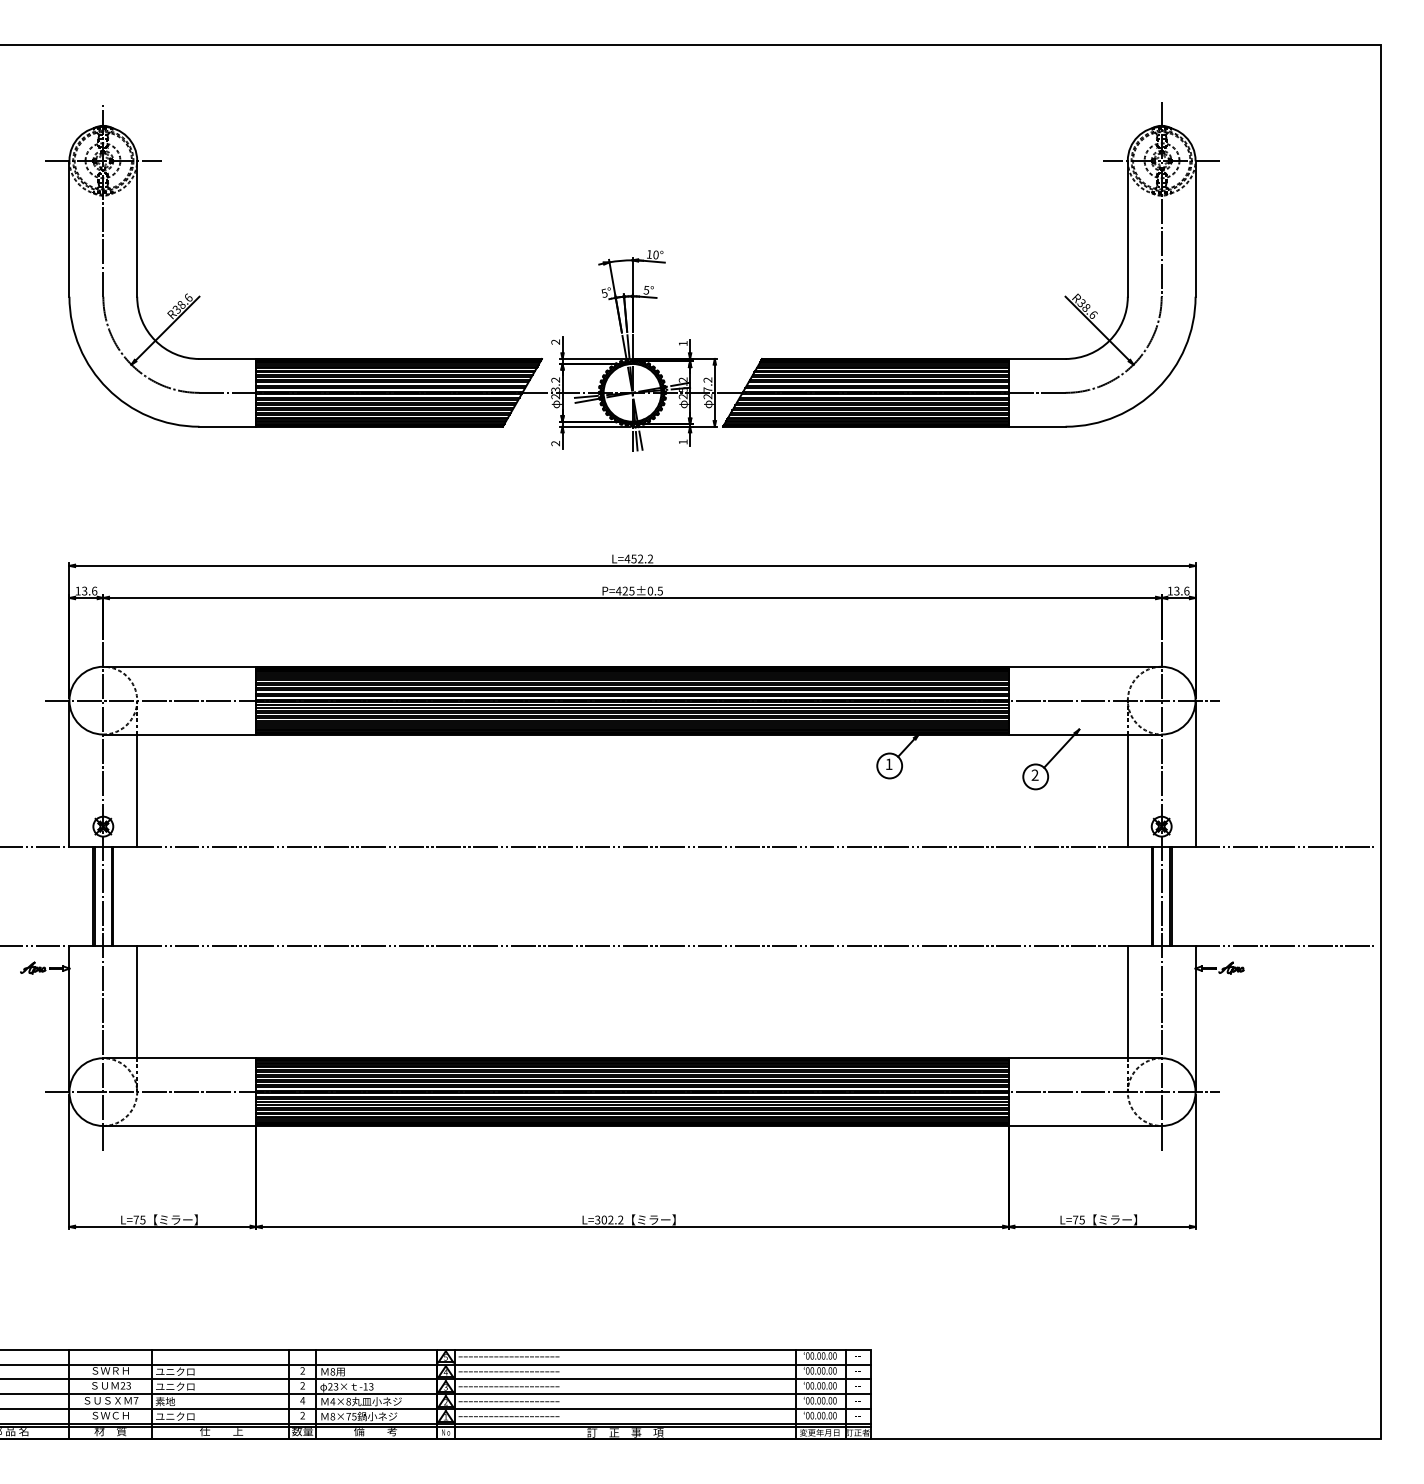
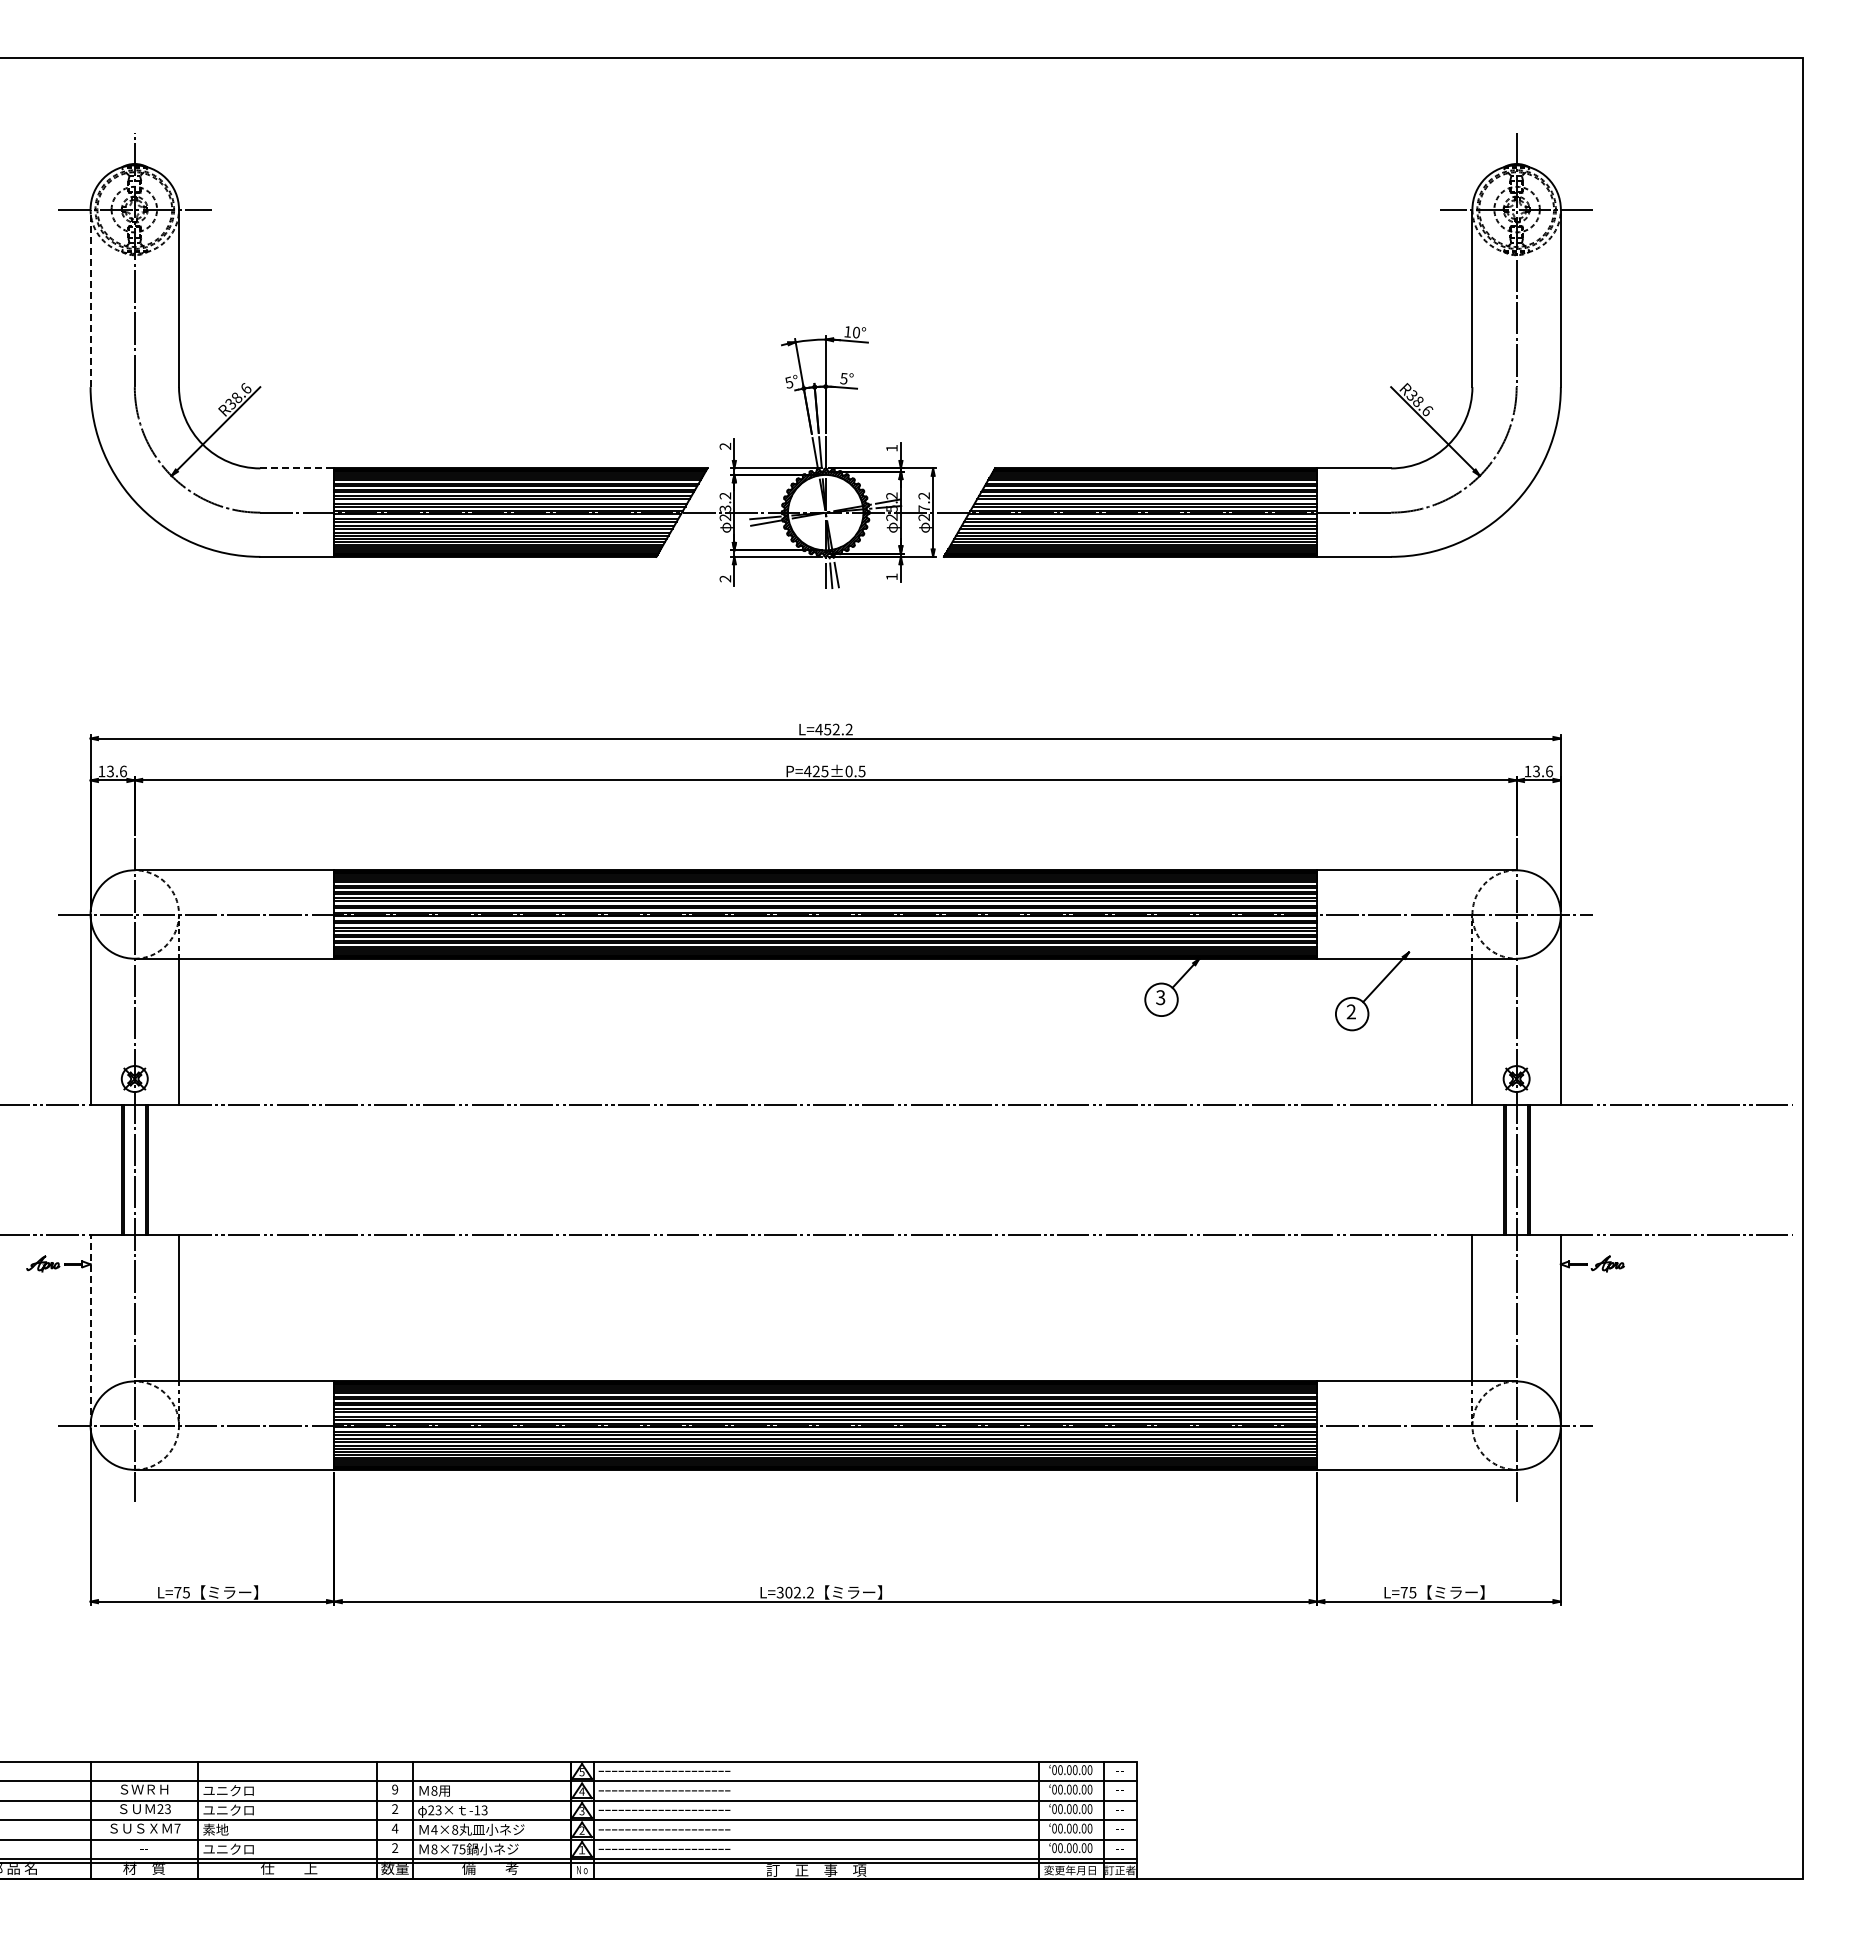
line: (69, 228) -> (90, 298), solid -> dashed
line: (227, 359) -> (297, 468), solid -> dashed
text: (888, 764) -> (1160, 997), 1 -> 3
line: (69, 1018) -> (90, 1329), solid -> dashed
text: (303, 1370) -> (395, 1789), 2 -> 9
text: (110, 1415) -> (144, 1848), ＳＷＣＨ -> --

